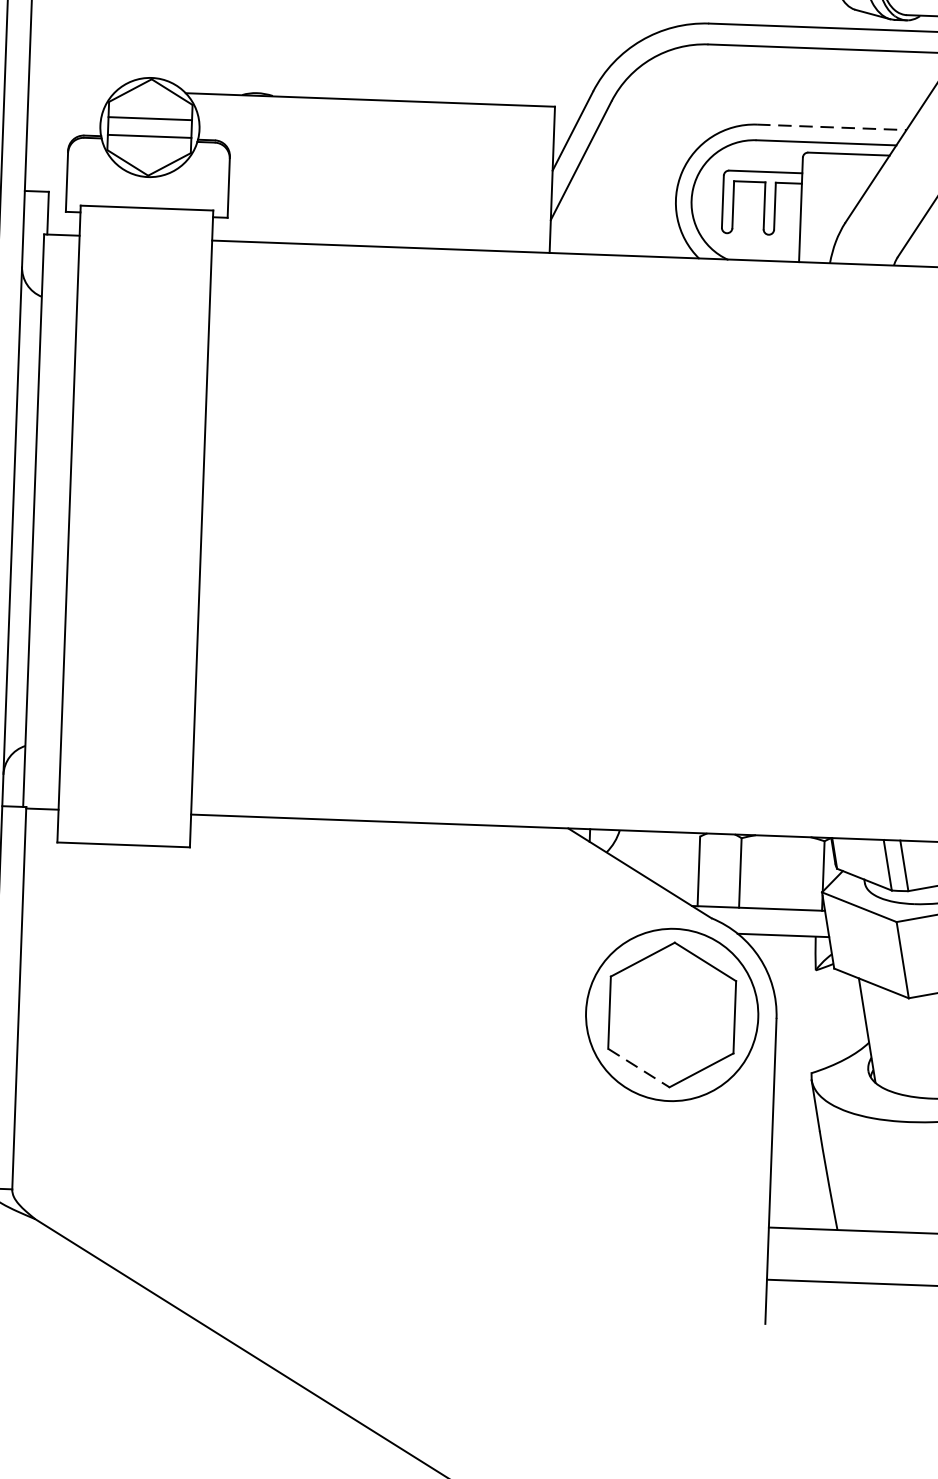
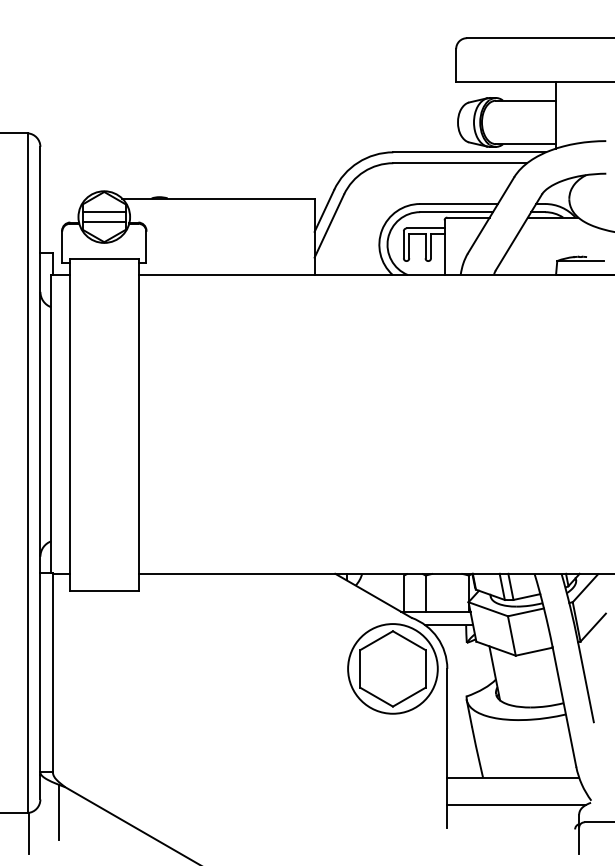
line: (832, 128) -> (459, 204), dashed -> solid
line: (638, 1068) -> (376, 697), dashed -> solid
line: (22, 1267) -> (59, 812), added

